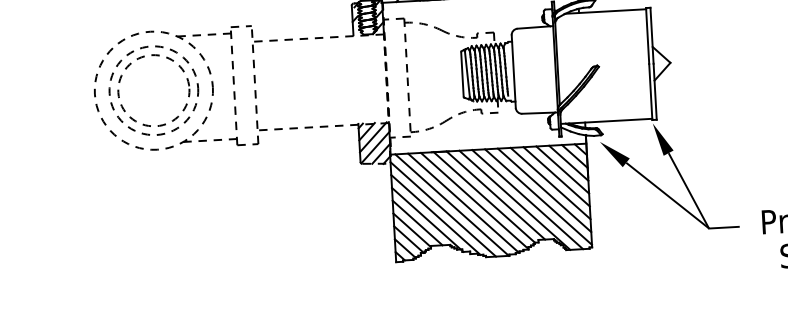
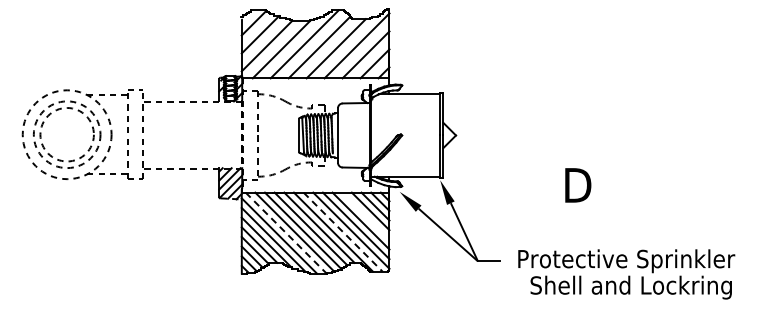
line: (556, 175) -> (365, 215), removed
line: (528, 200) -> (343, 232), solid -> dashed
line: (452, 205) -> (286, 233), solid -> dashed

